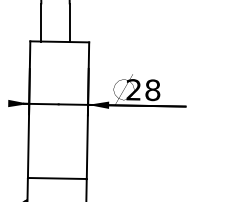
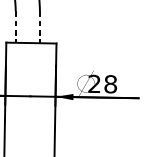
line: (41, 22) -> (15, 26), solid -> dashed
line: (69, 23) -> (39, 27), solid -> dashed

